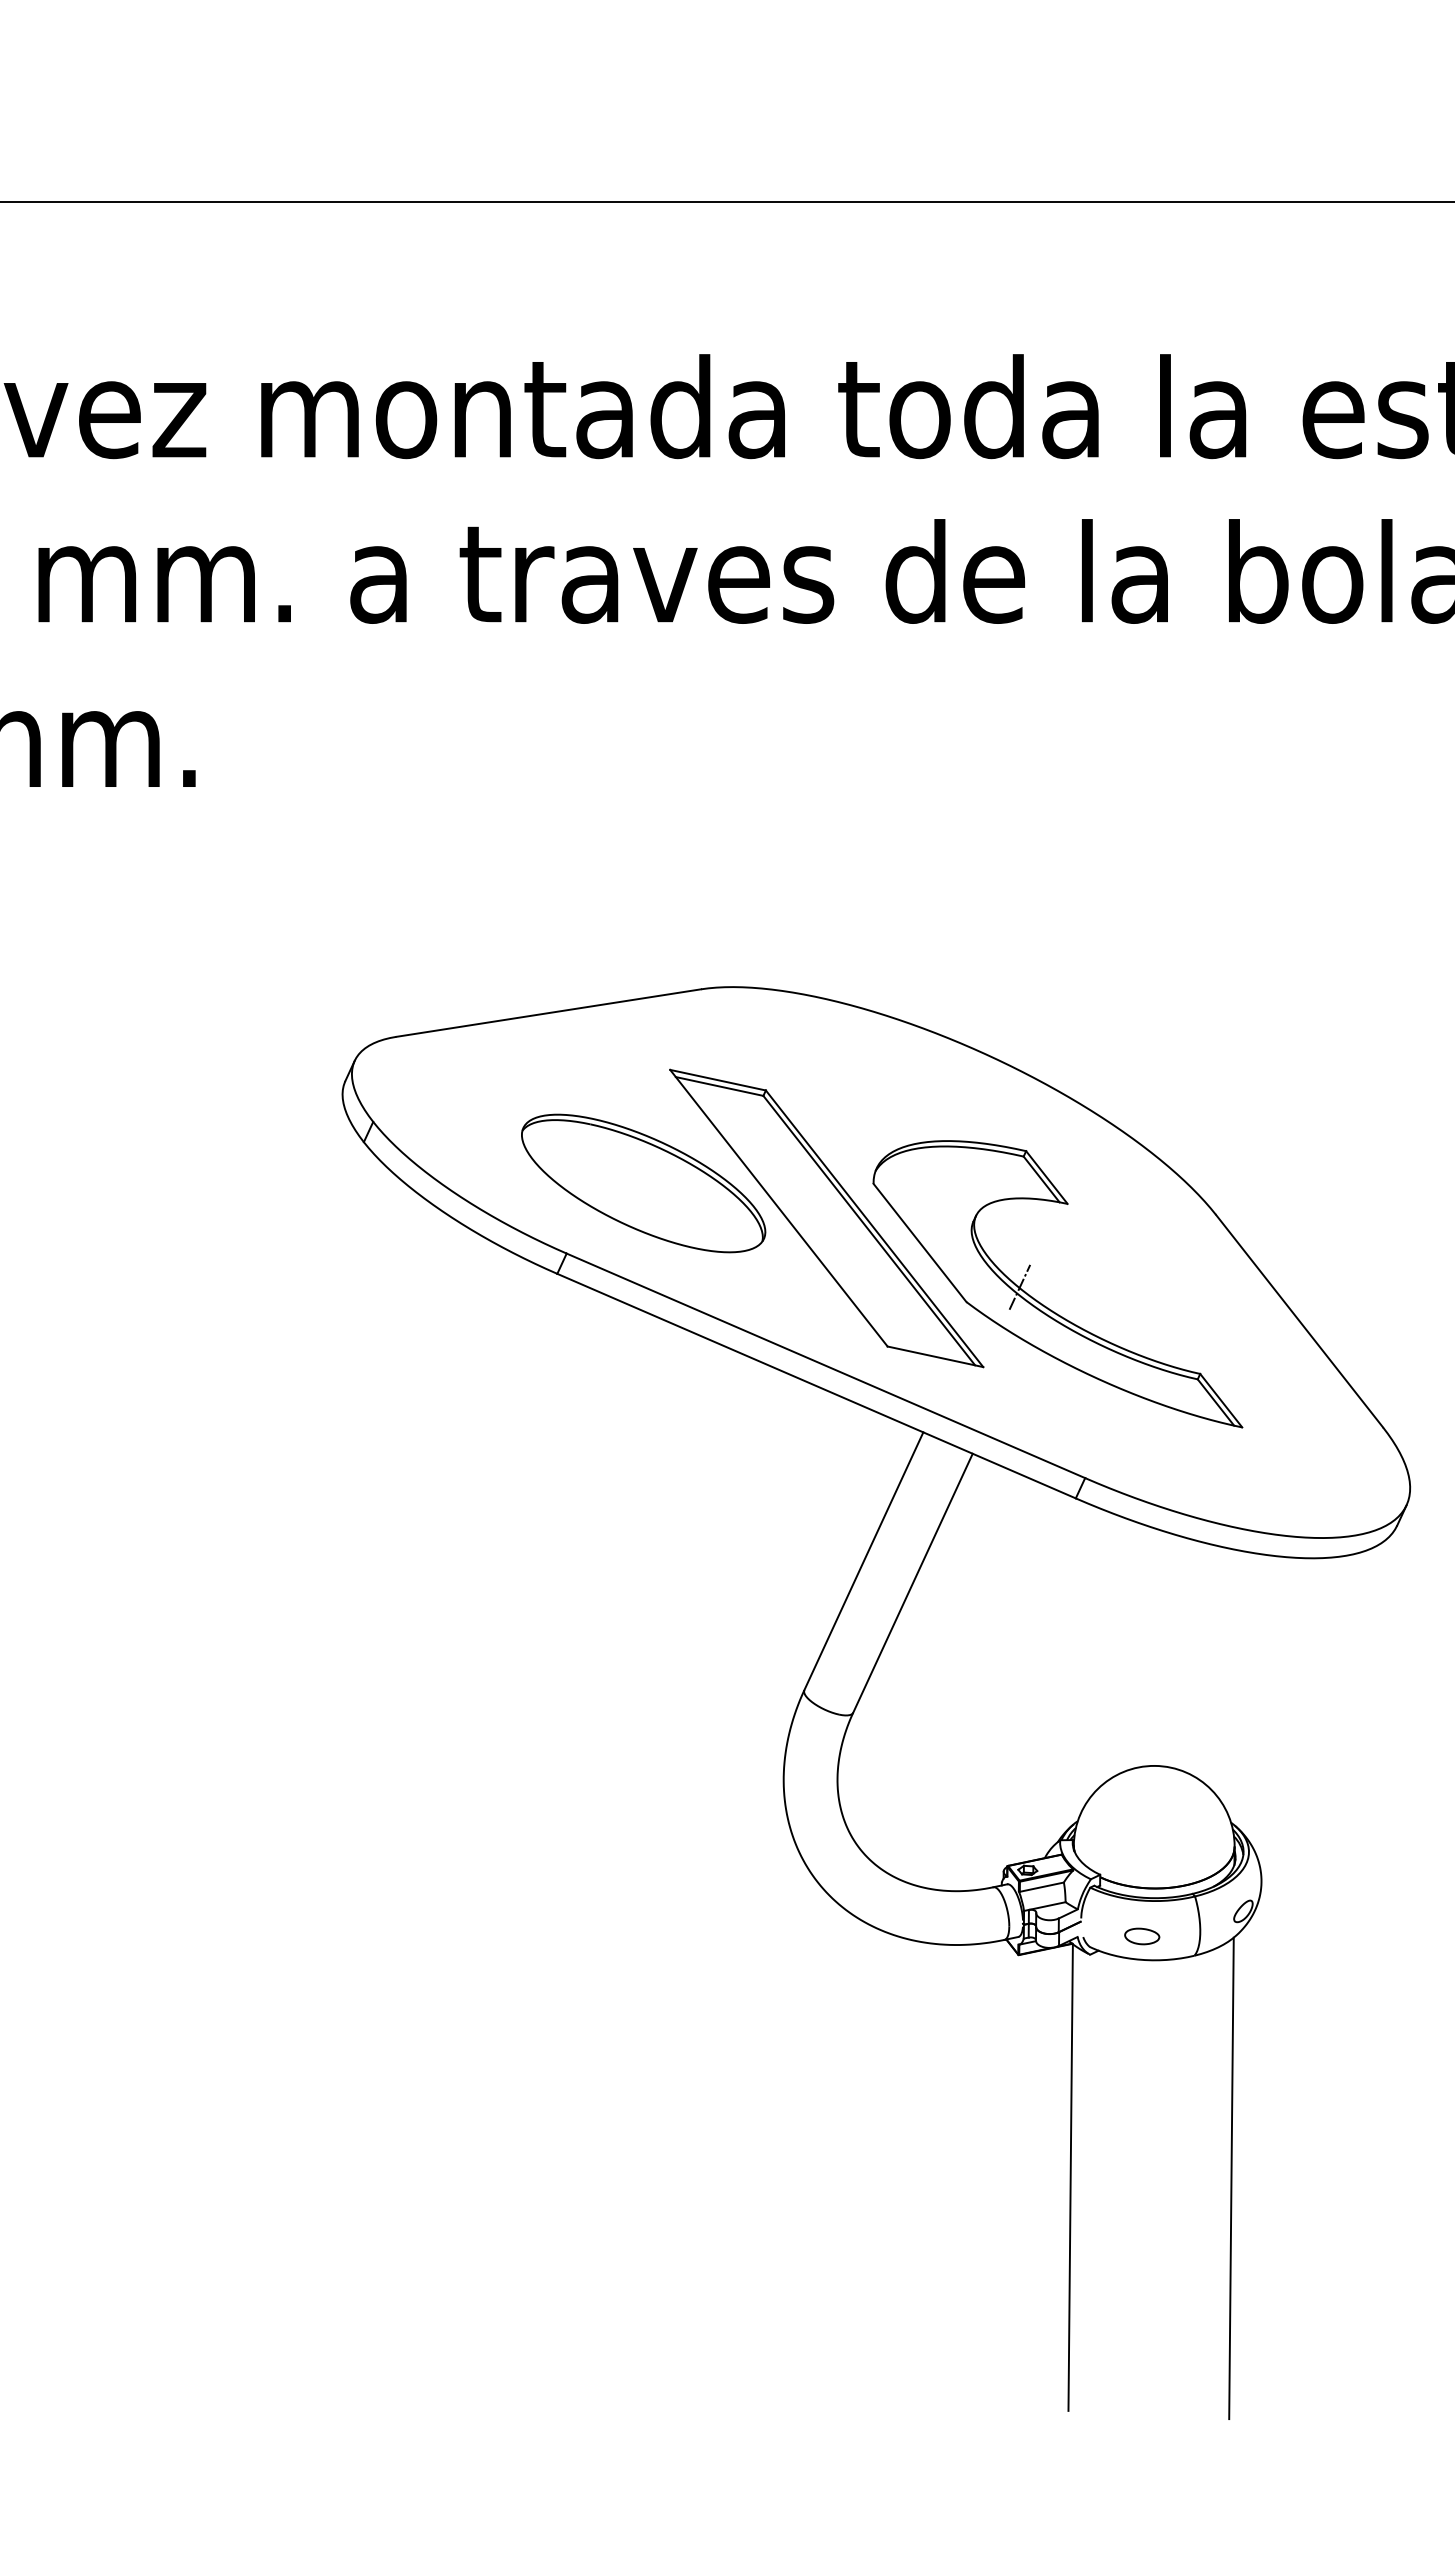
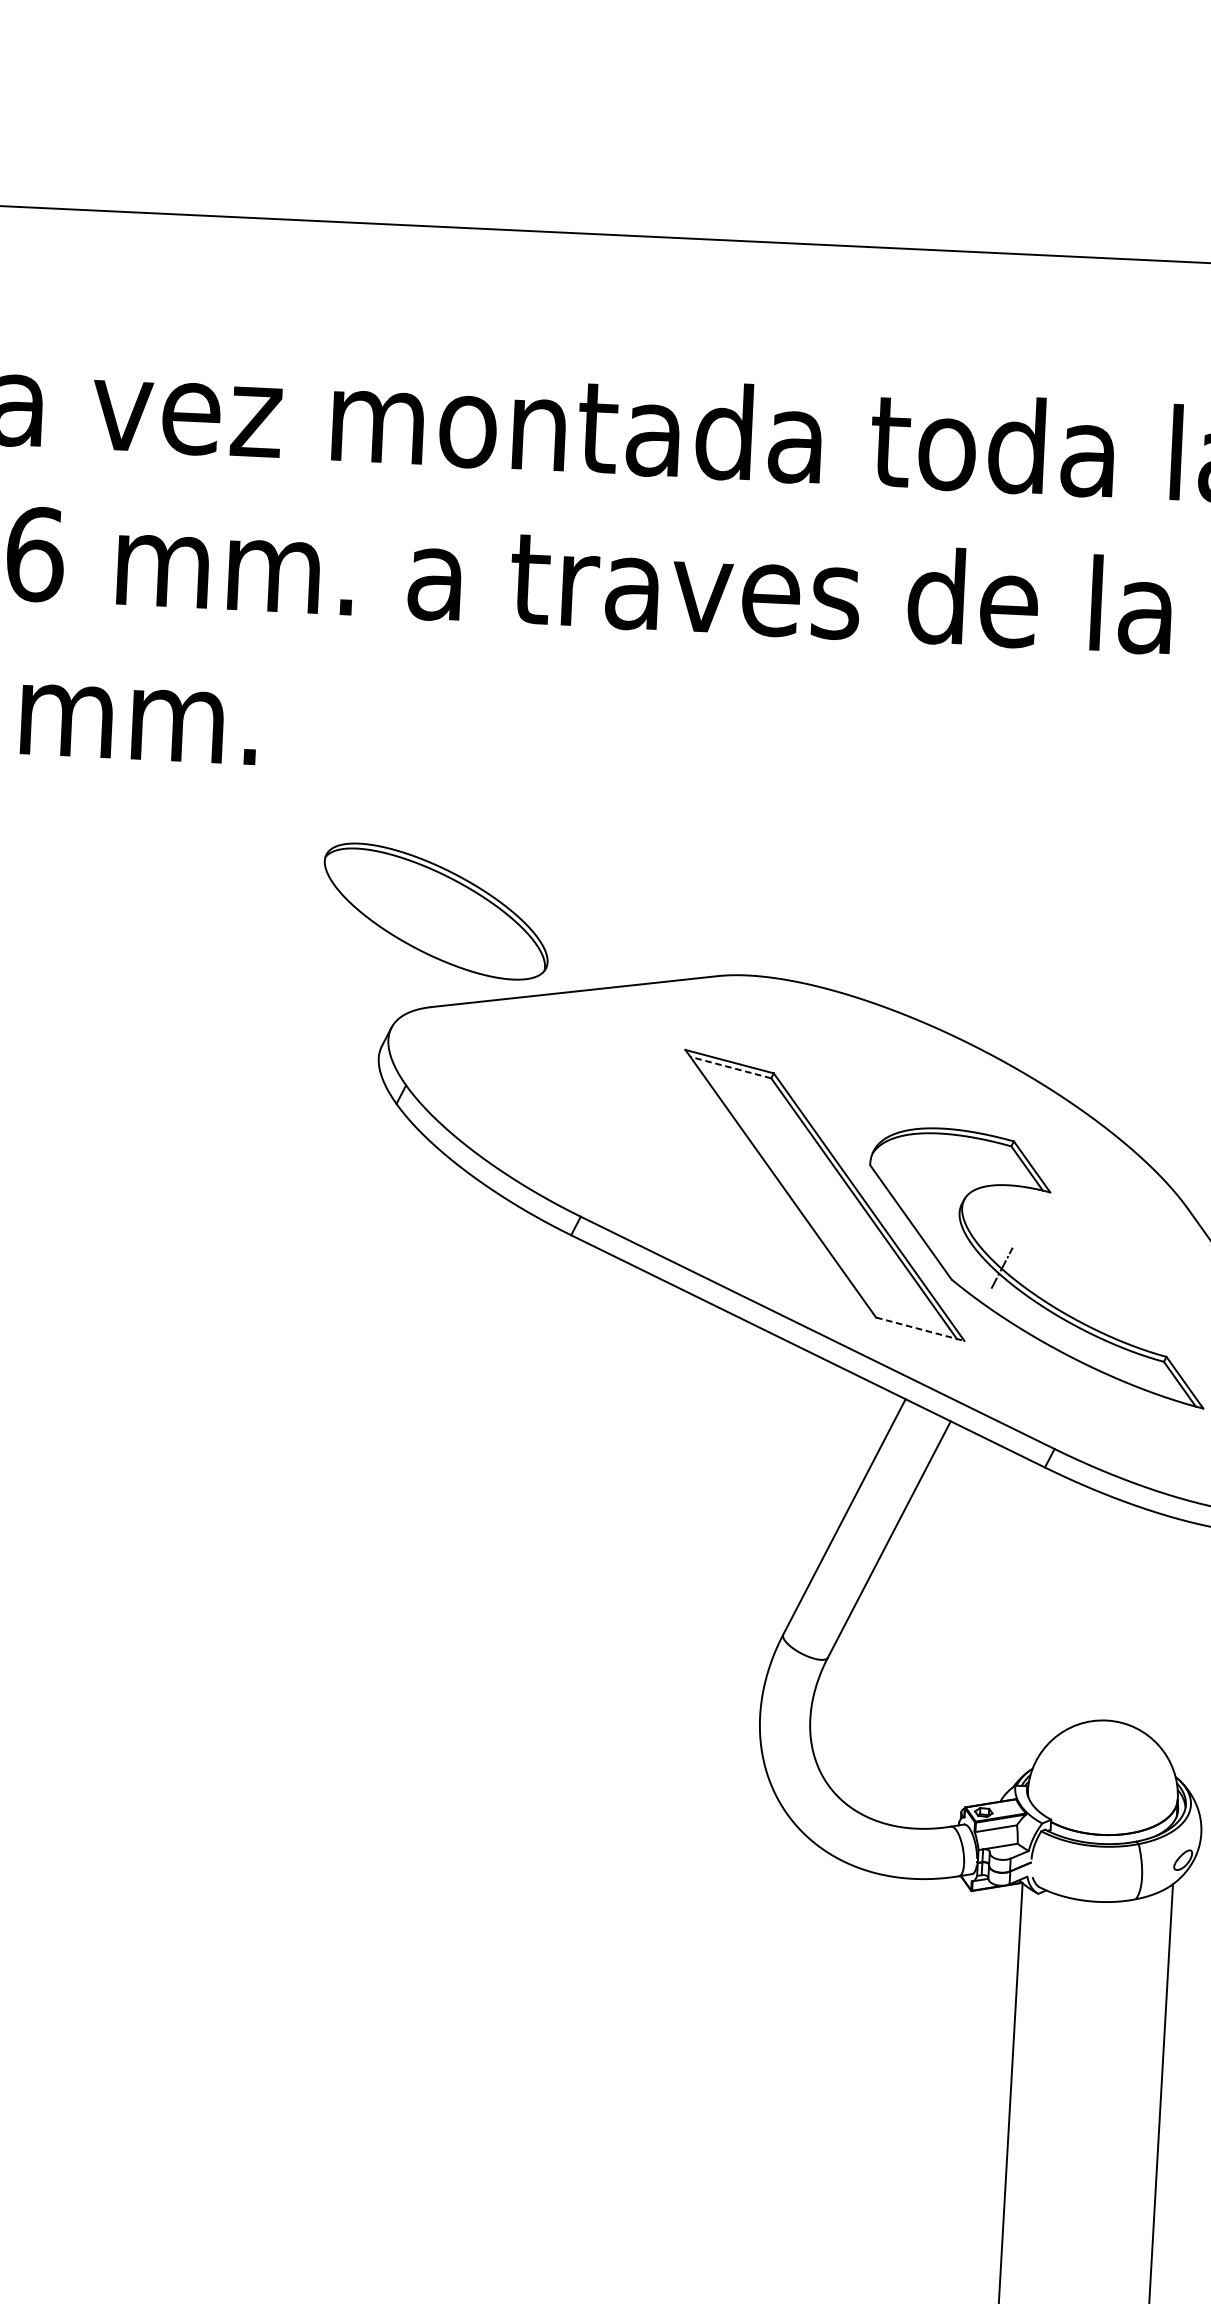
line: (719, 1086) -> (730, 1067), solid -> dashed
part: (643, 1183) -> (436, 911), moved
line: (935, 1356) -> (920, 1328), solid -> dashed
part: (1142, 1936) -> (1087, 1879), removed

